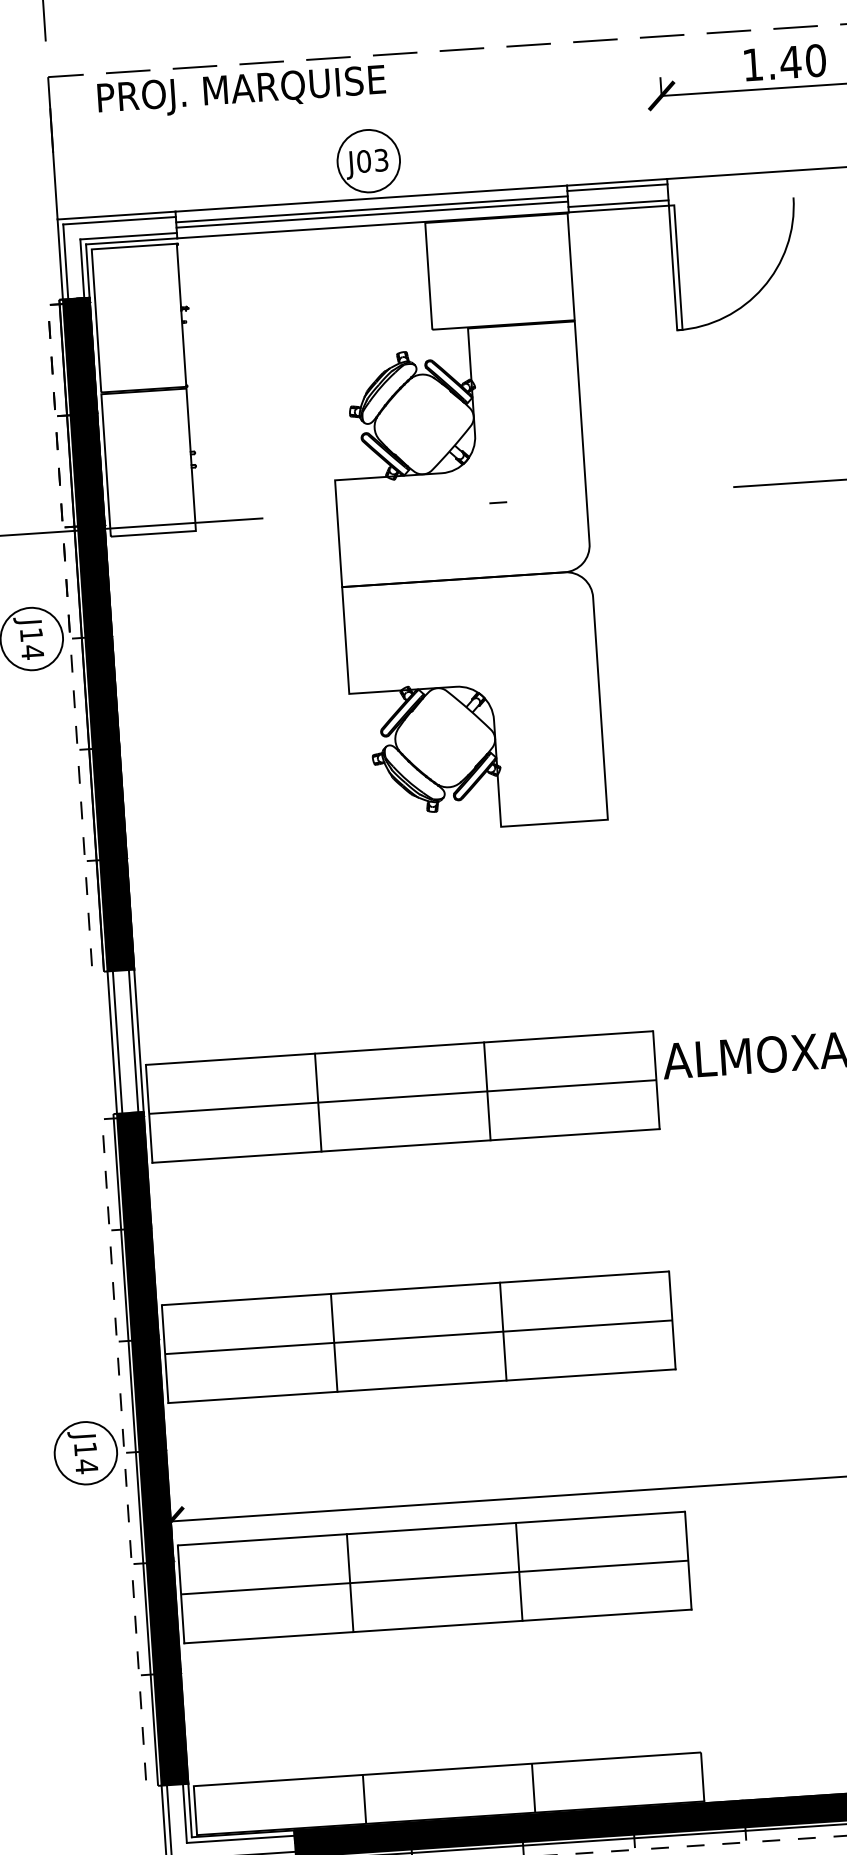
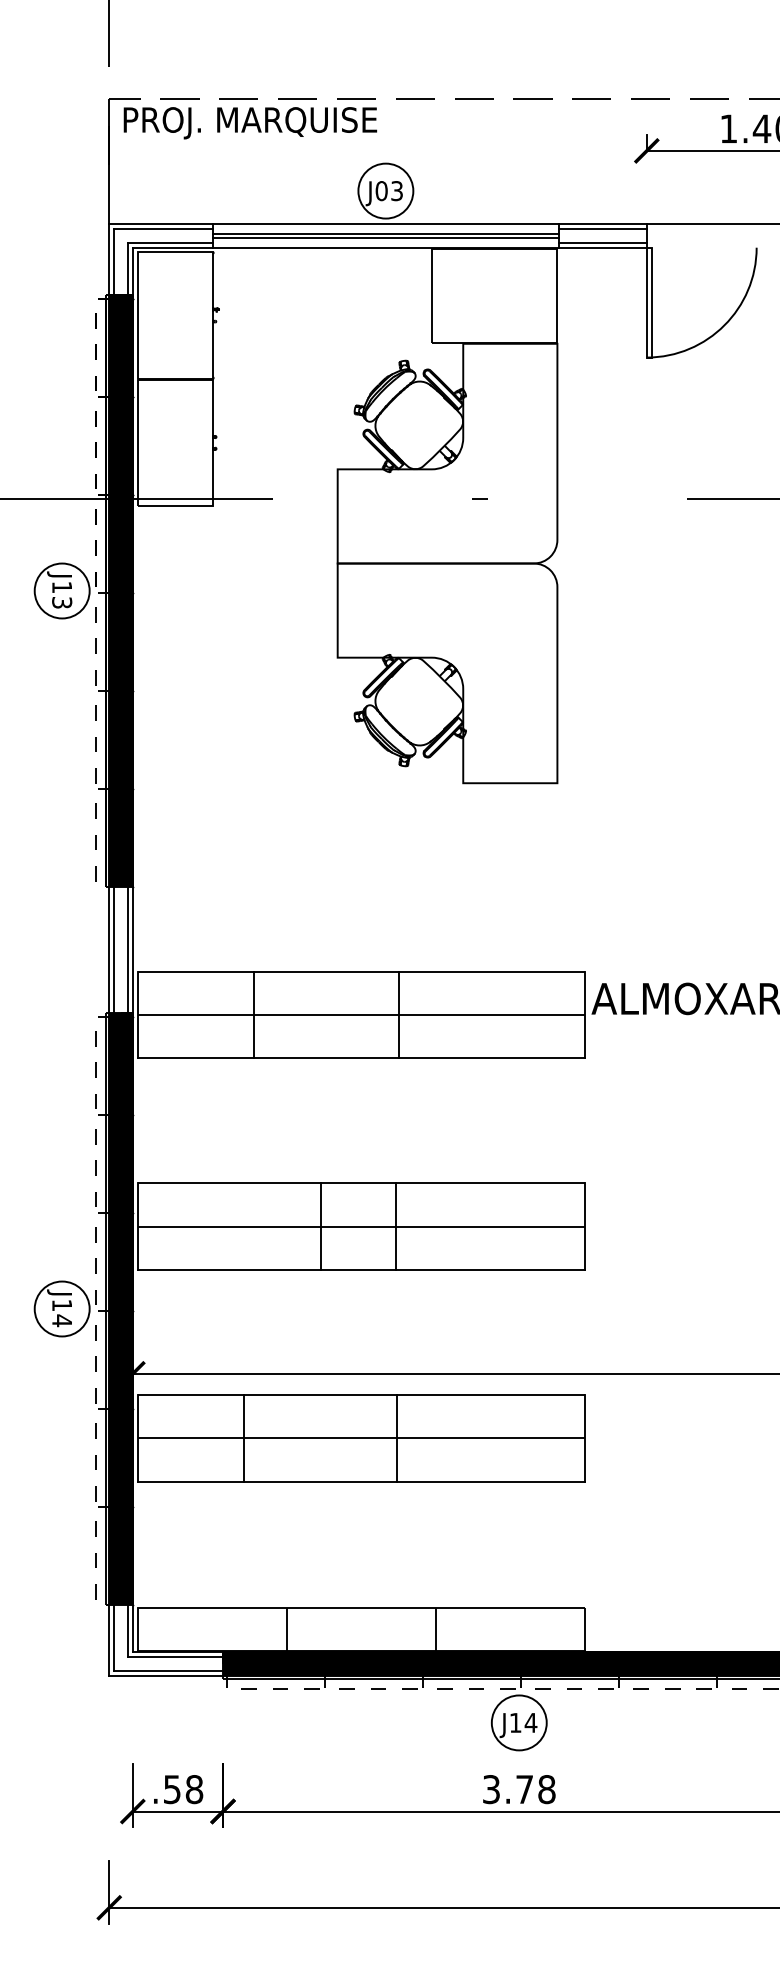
text: (241, 92) -> (250, 123), moved
text: (33, 652) -> (62, 602), J14 -> J13
line: (487, 1091) -> (398, 1014), moved
line: (318, 1102) -> (253, 1014), moved
line: (503, 1331) -> (395, 1226), moved
line: (334, 1342) -> (320, 1226), moved
line: (519, 1571) -> (396, 1438), moved
line: (350, 1583) -> (243, 1438), moved

